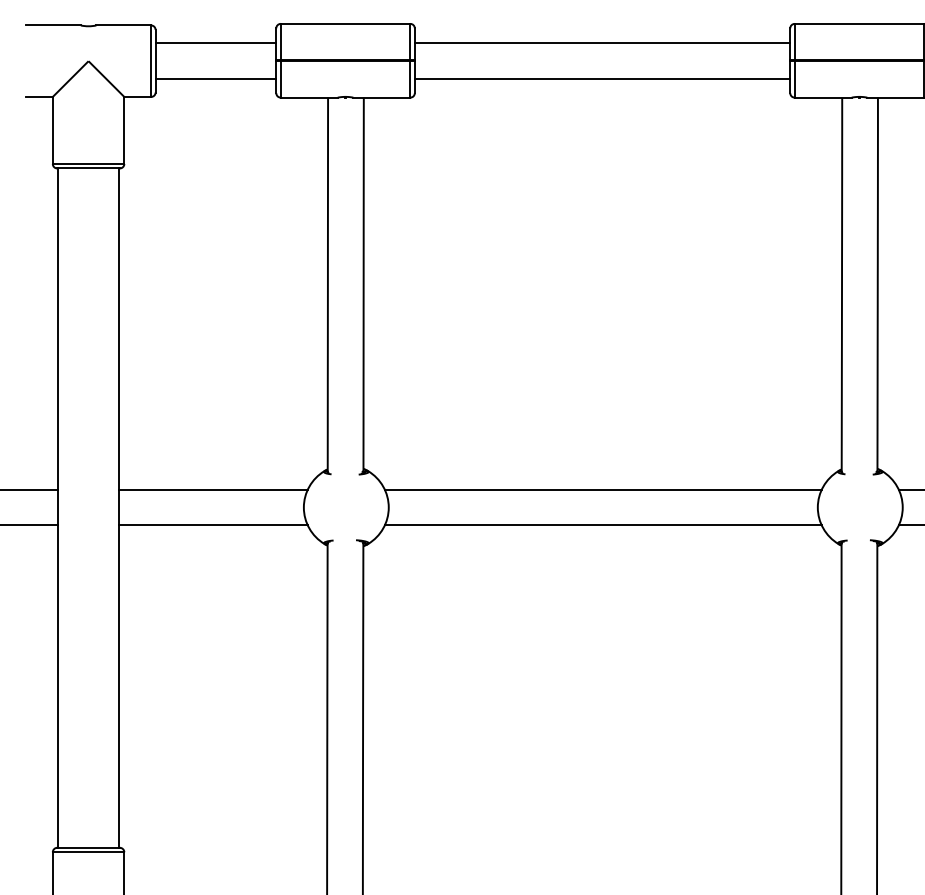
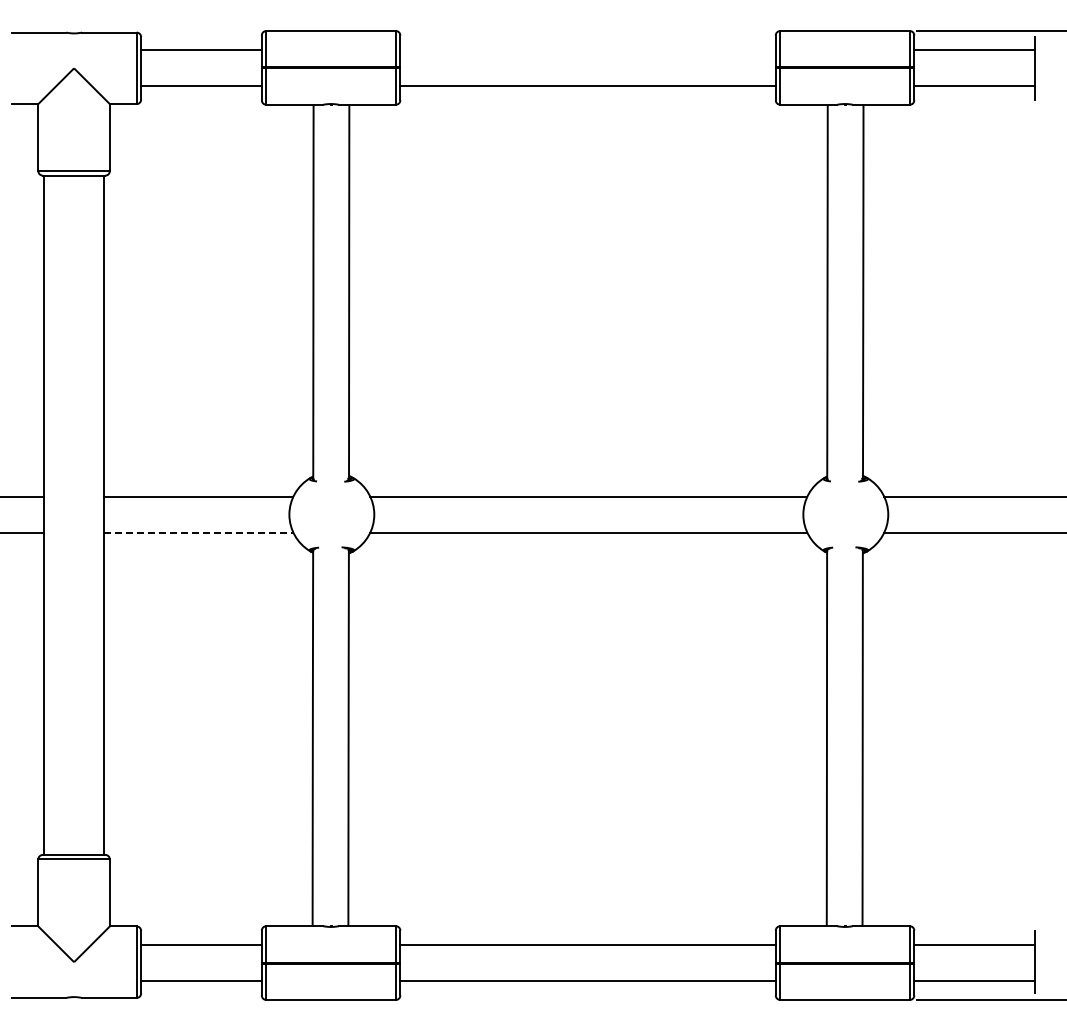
line: (601, 43) -> (587, 50), removed
line: (212, 525) -> (198, 532), solid -> dashed

